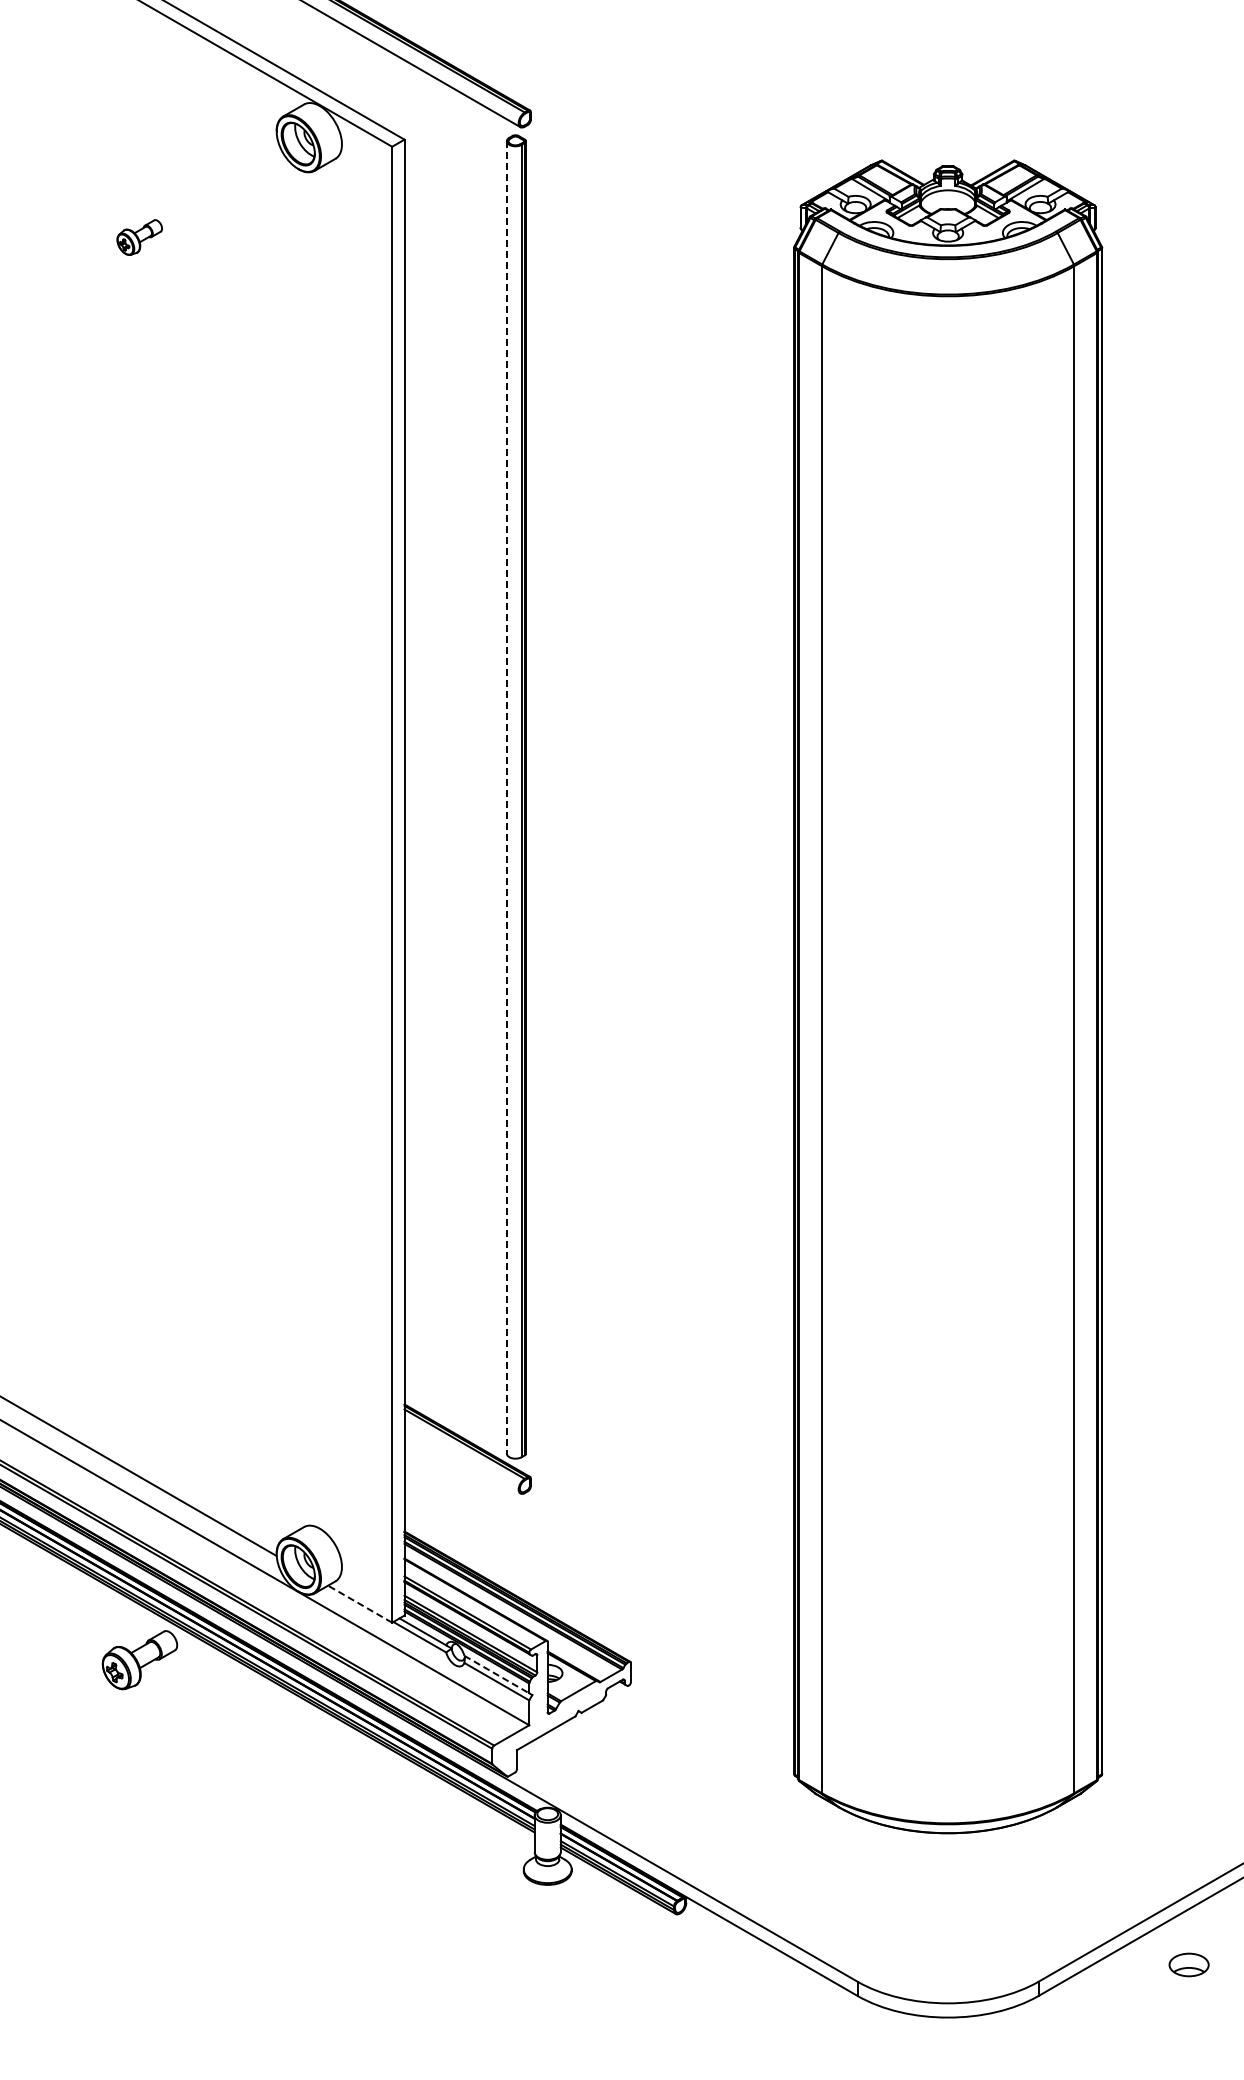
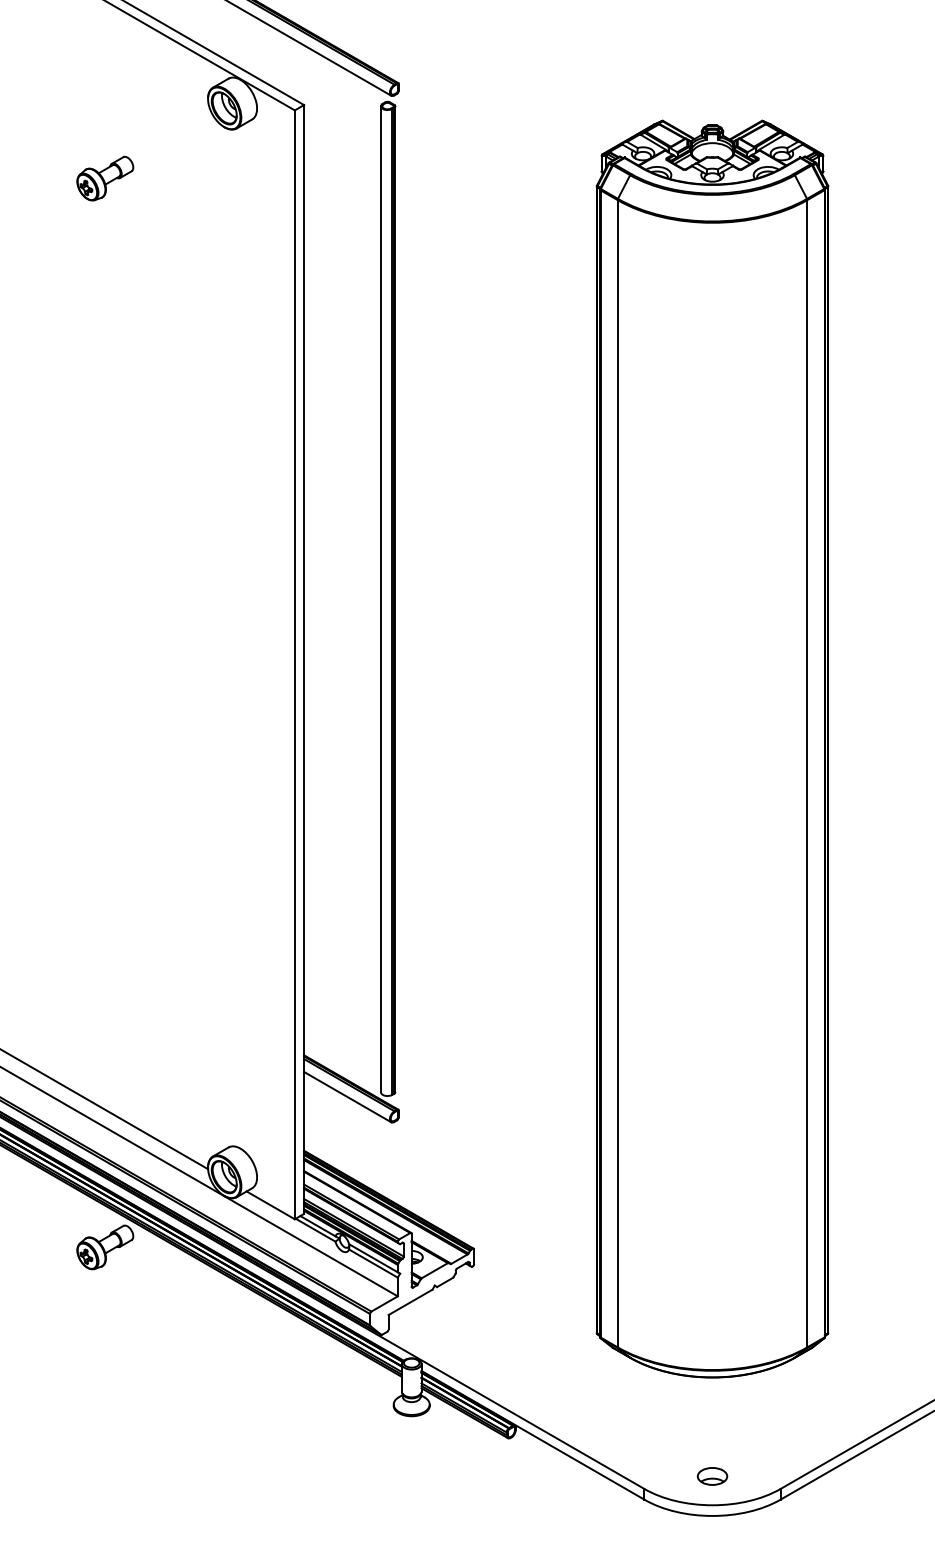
part: (139, 237) -> (104, 178), size x1.67
line: (506, 797) -> (380, 599), dashed -> solid
line: (462, 1459) -> (347, 1096), added
line: (359, 1603) -> (270, 1204), dashed -> solid
line: (497, 1674) -> (373, 1258), dashed -> solid
part: (1188, 1964) -> (712, 1476), moved

